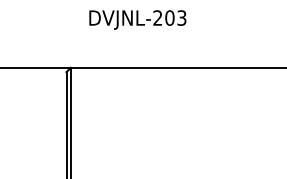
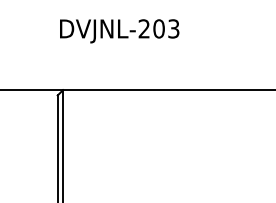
text: (137, 19) -> (119, 30), moved

